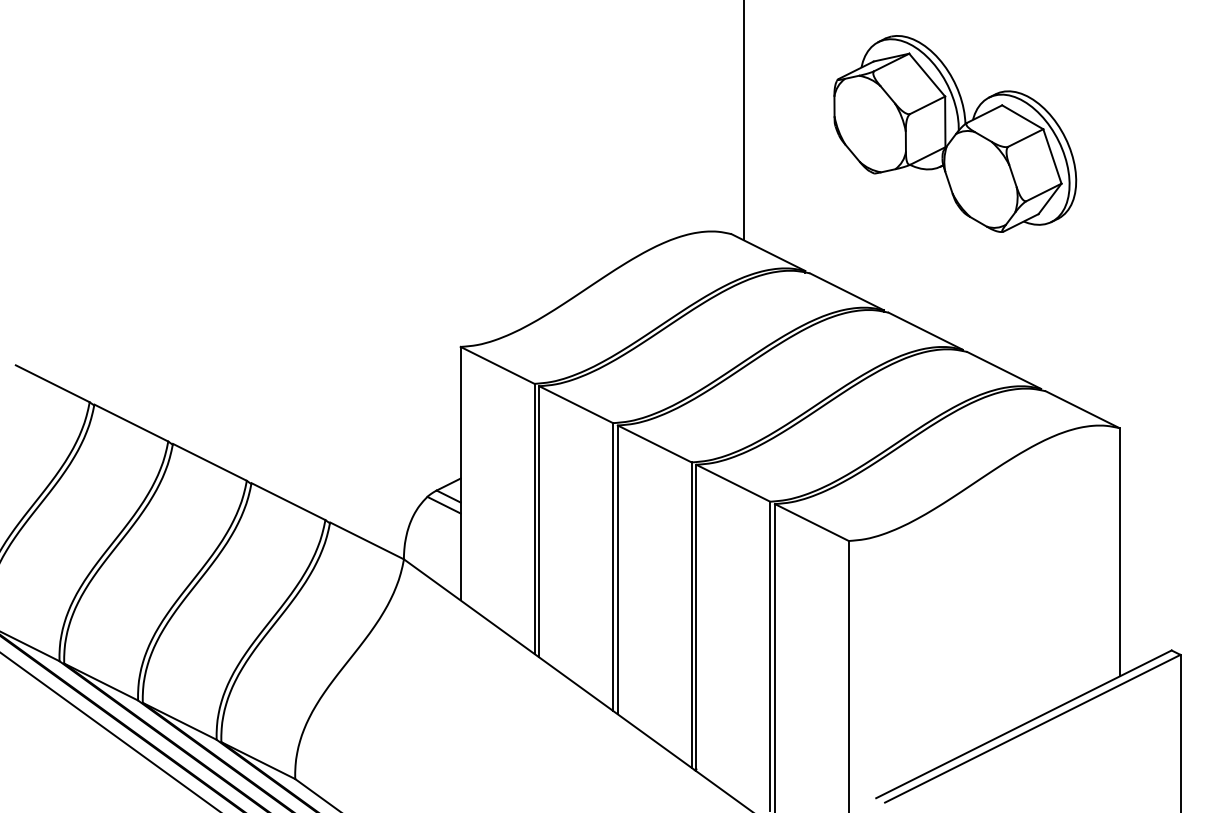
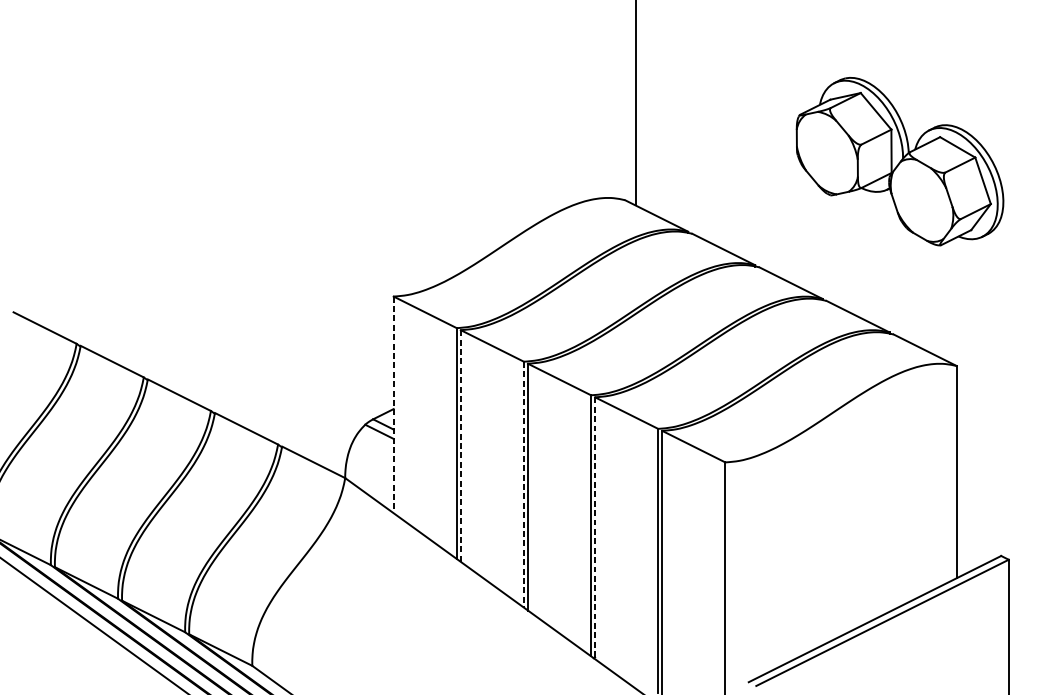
part: (955, 133) -> (900, 161), moved
line: (460, 473) -> (393, 404), solid -> dashed
line: (539, 521) -> (461, 445), solid -> dashed
line: (613, 567) -> (524, 485), solid -> dashed
line: (696, 618) -> (595, 528), solid -> dashed

